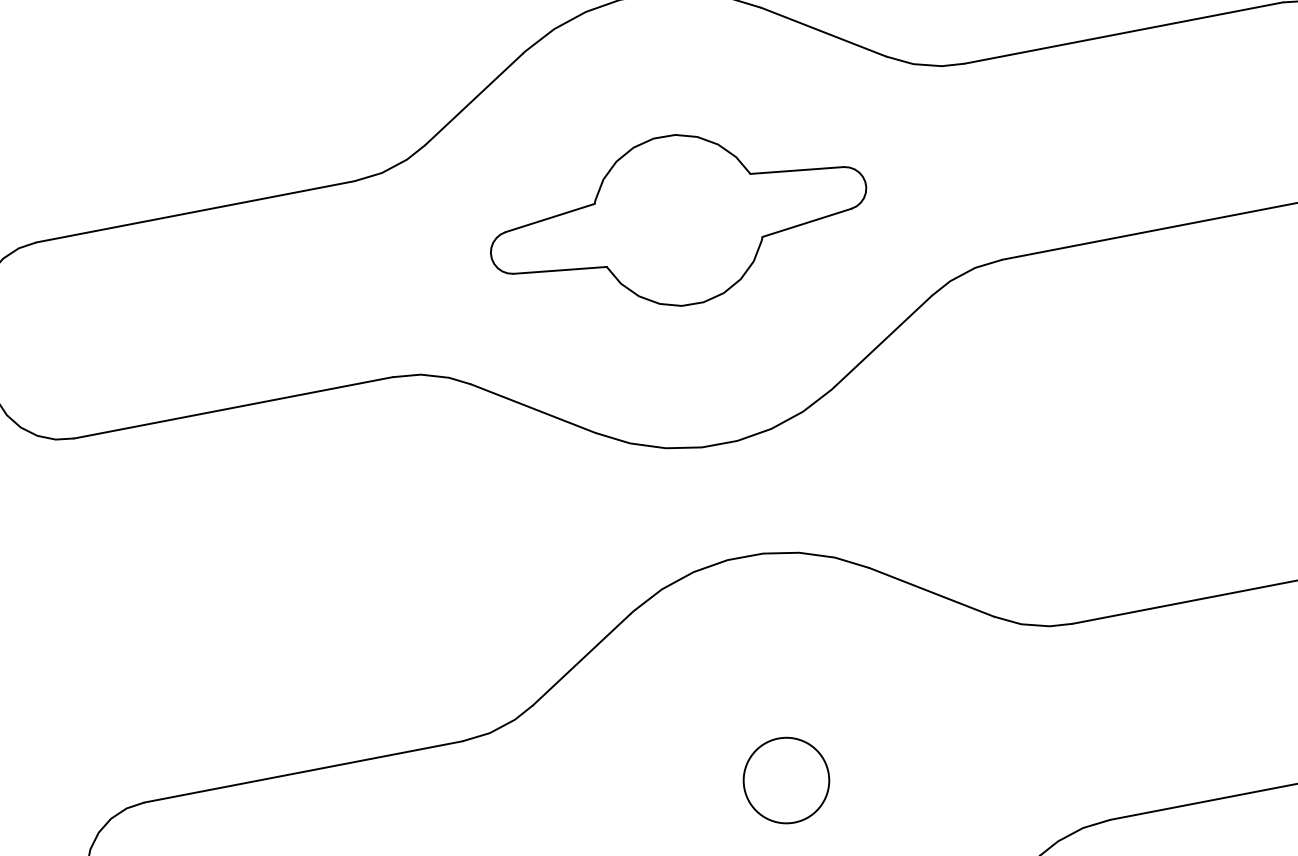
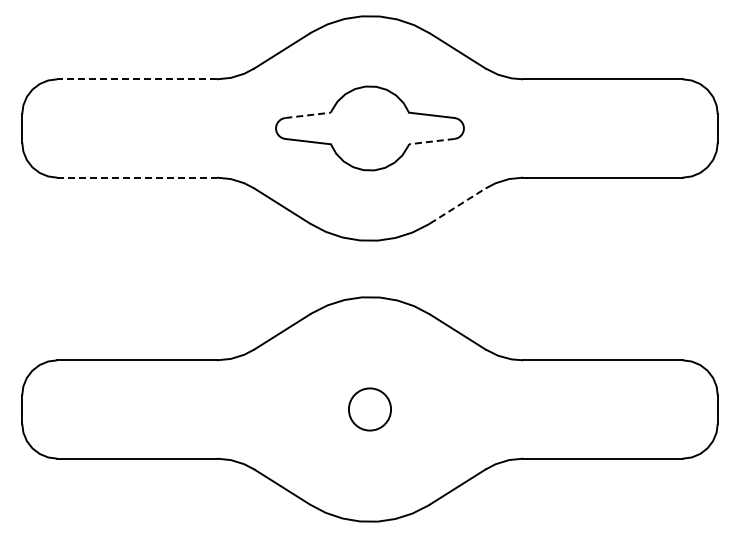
line: (196, 212) -> (137, 79), solid -> dashed
line: (551, 218) -> (308, 115), solid -> dashed
line: (806, 222) -> (431, 141), solid -> dashed
line: (882, 342) -> (457, 206), solid -> dashed
line: (233, 407) -> (137, 177), solid -> dashed

